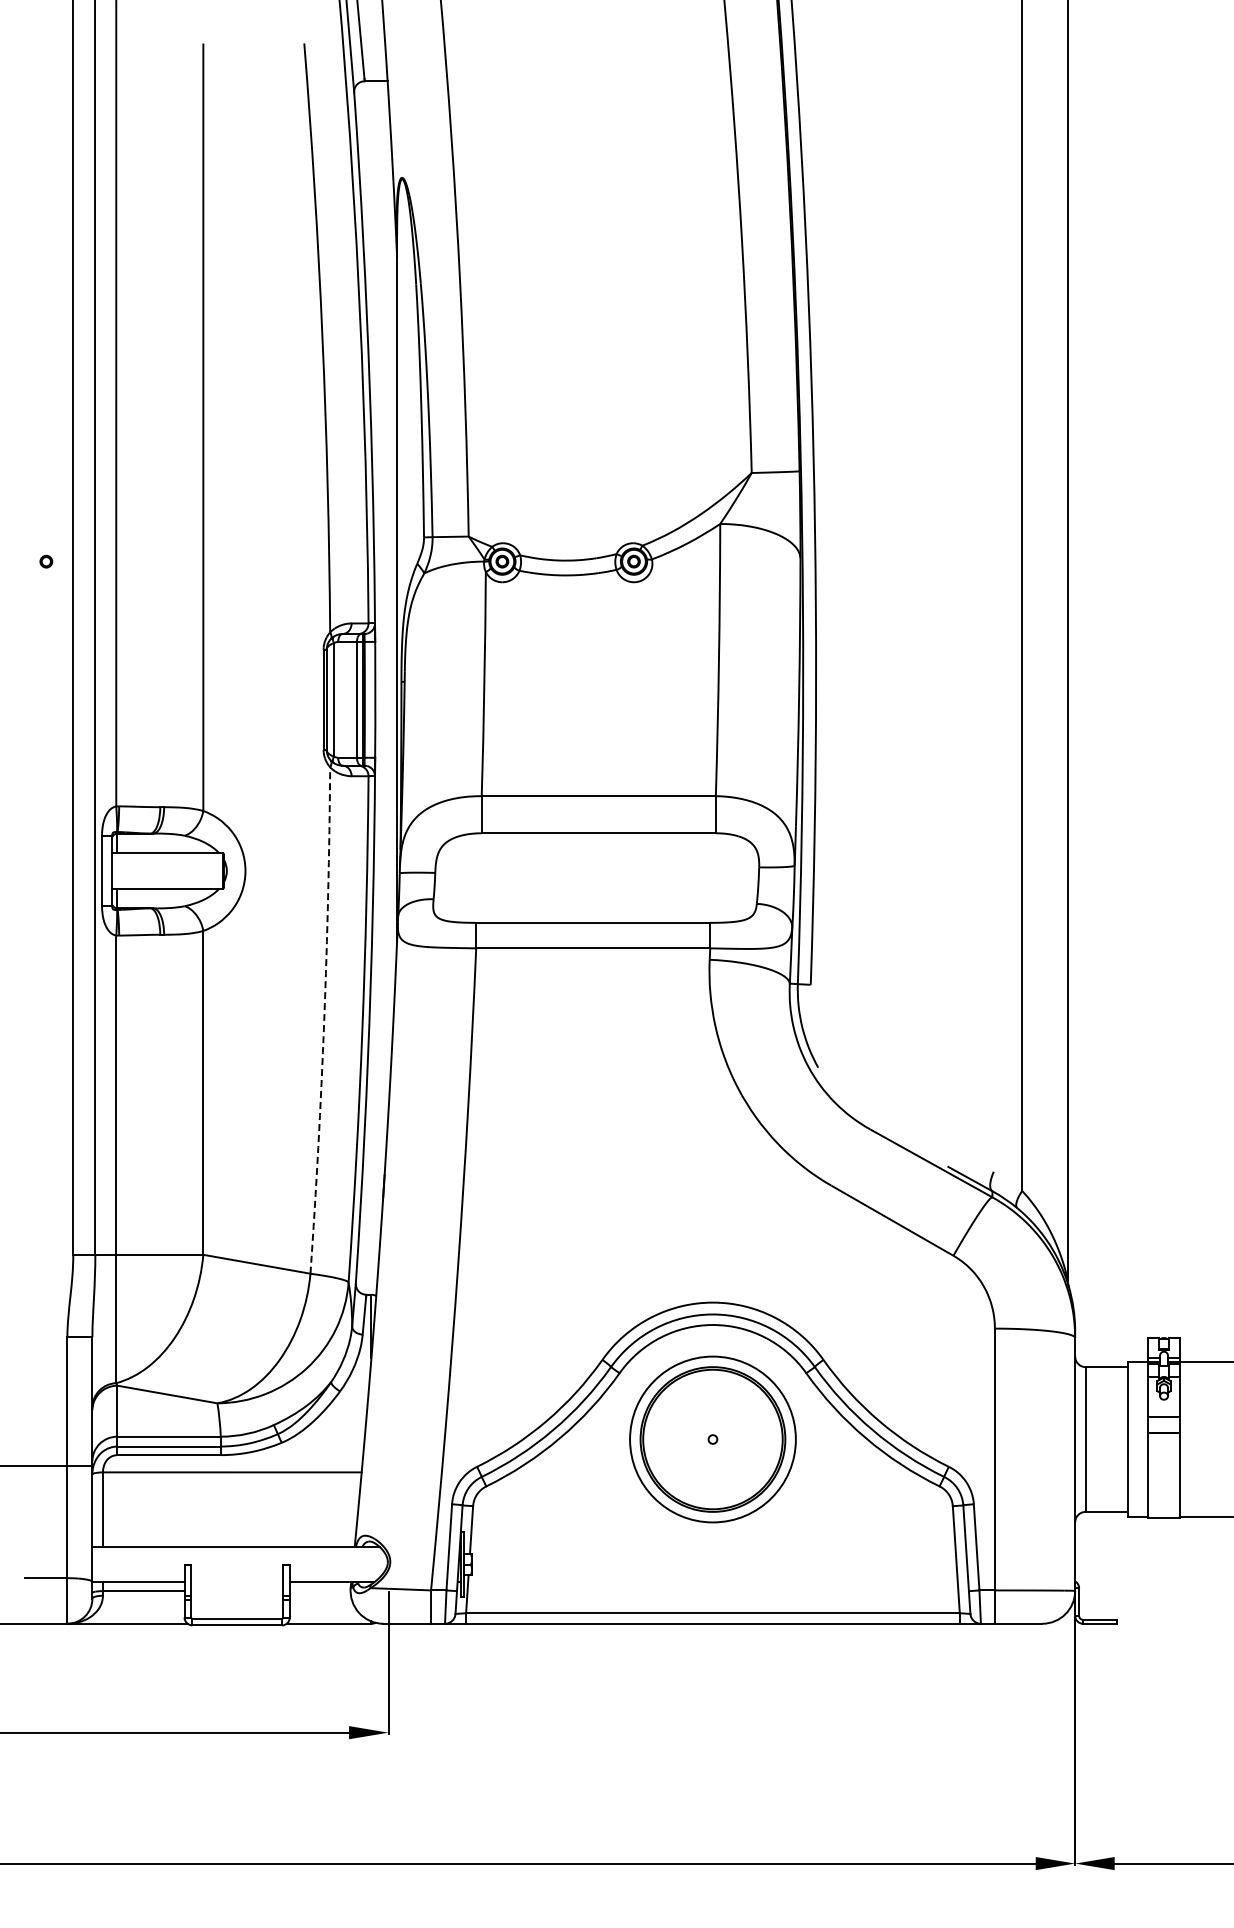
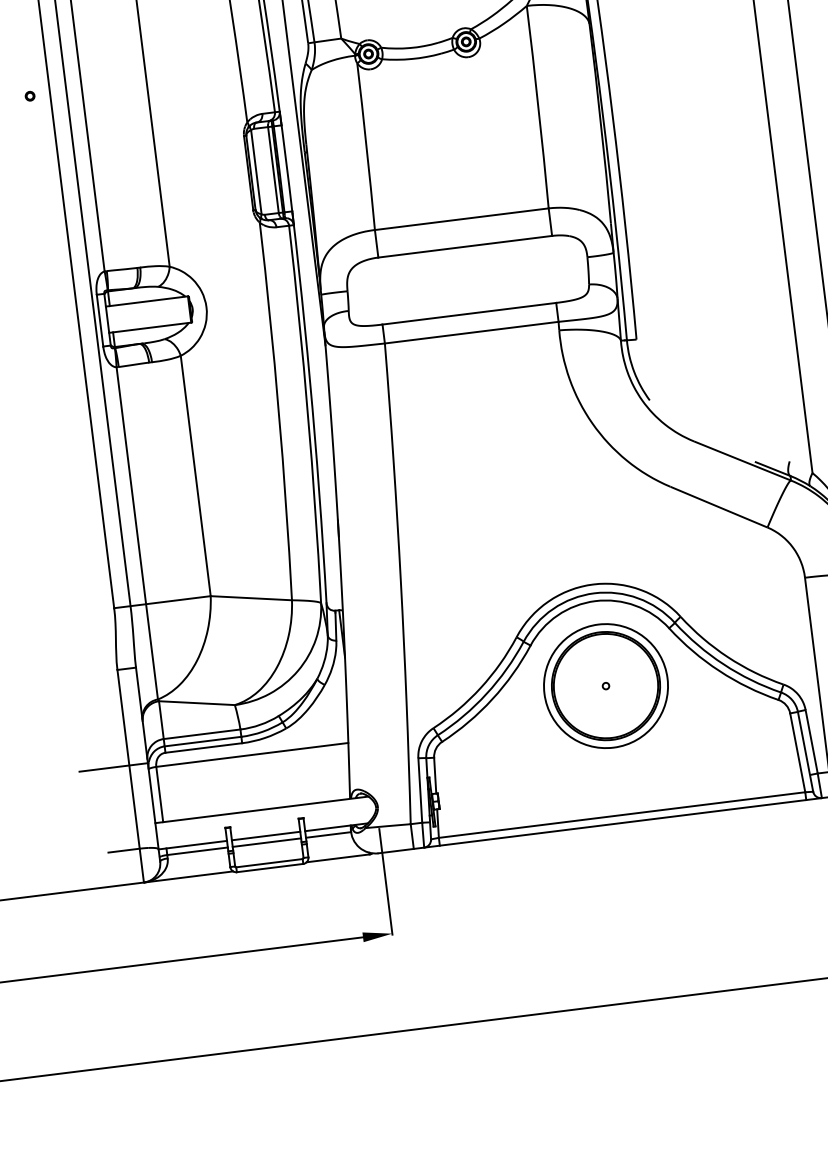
arc: (324, 1020) -> (278, 411), dashed -> solid
line: (237, 1582) -> (266, 836), added
line: (237, 1591) -> (267, 842), added
line: (319, 1591) -> (328, 835), added

